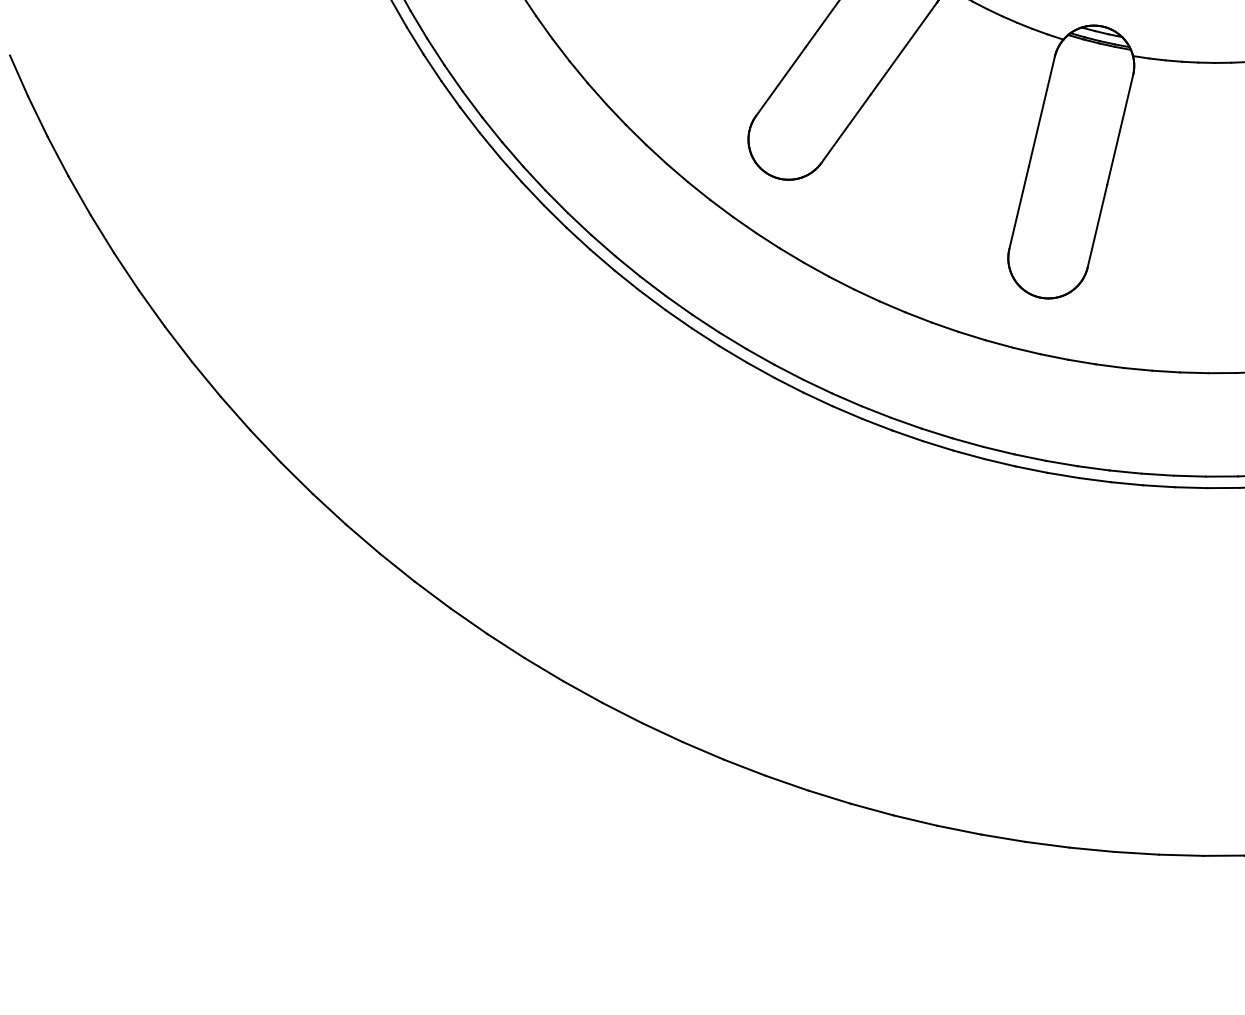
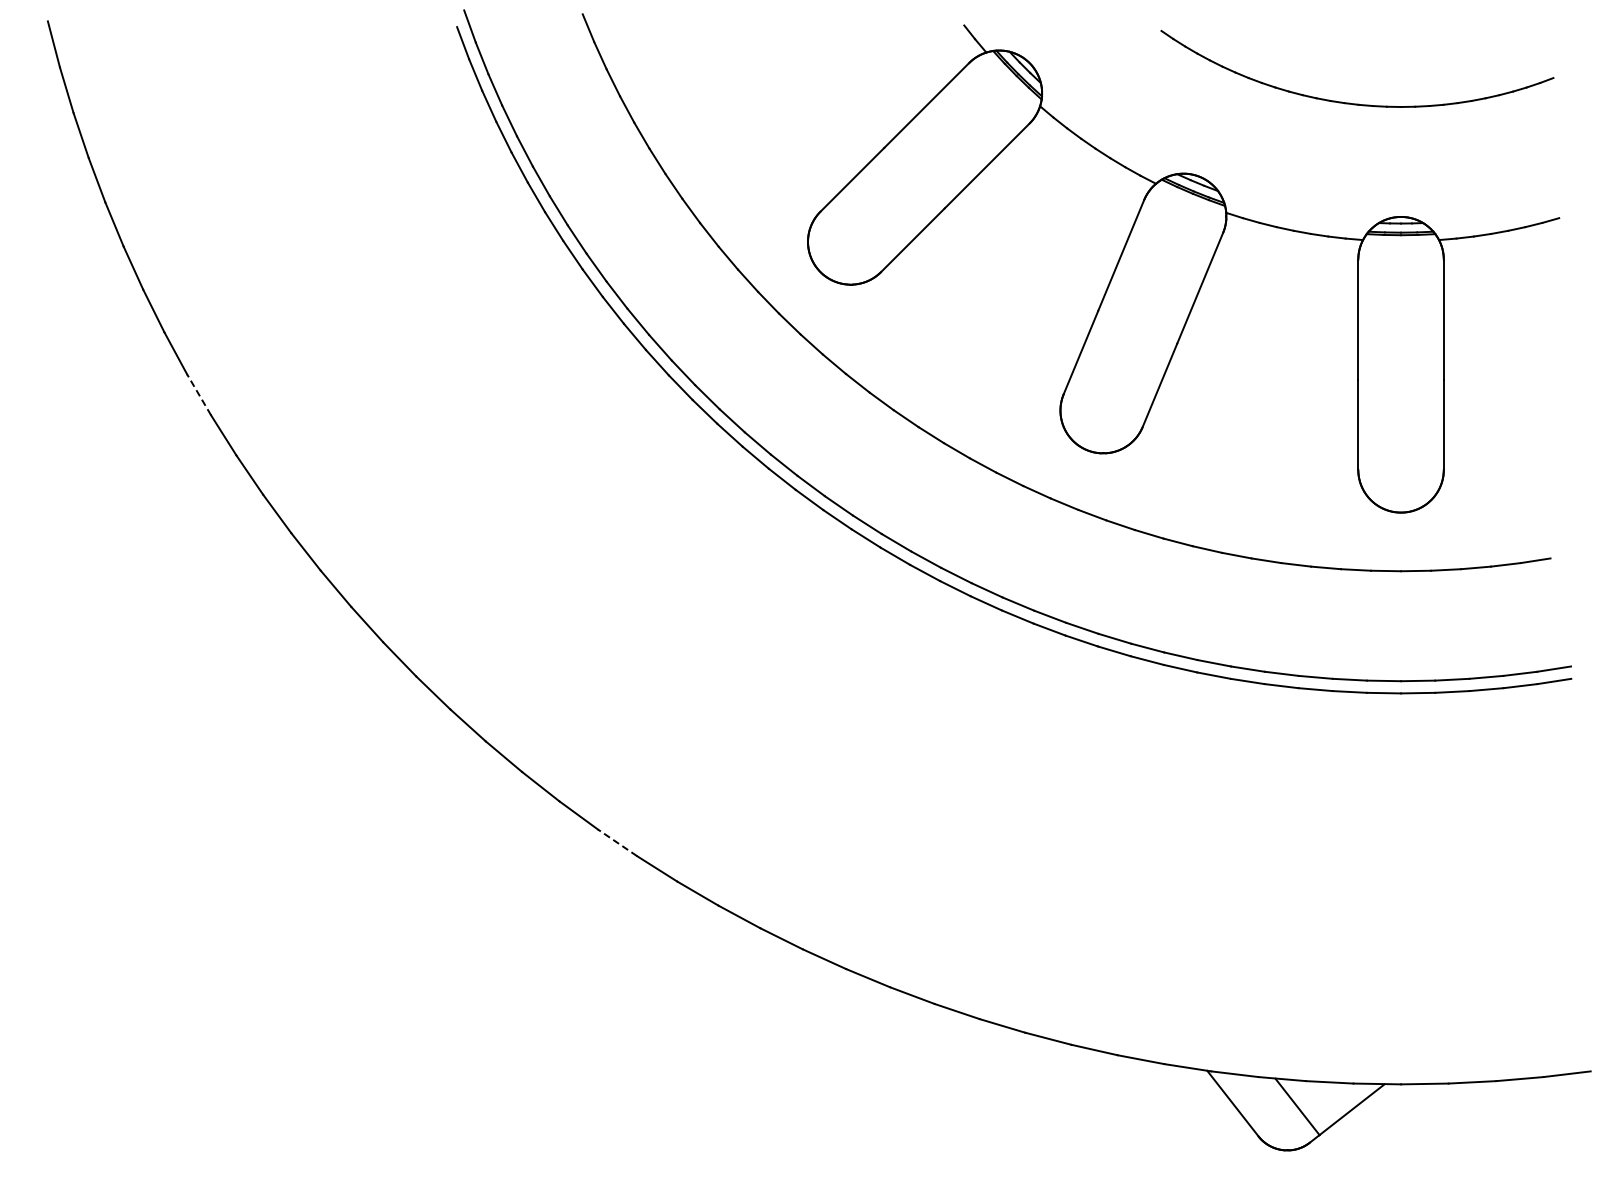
line: (206, 379) -> (199, 394), solid -> dashed
line: (662, 732) -> (617, 842), solid -> dashed

